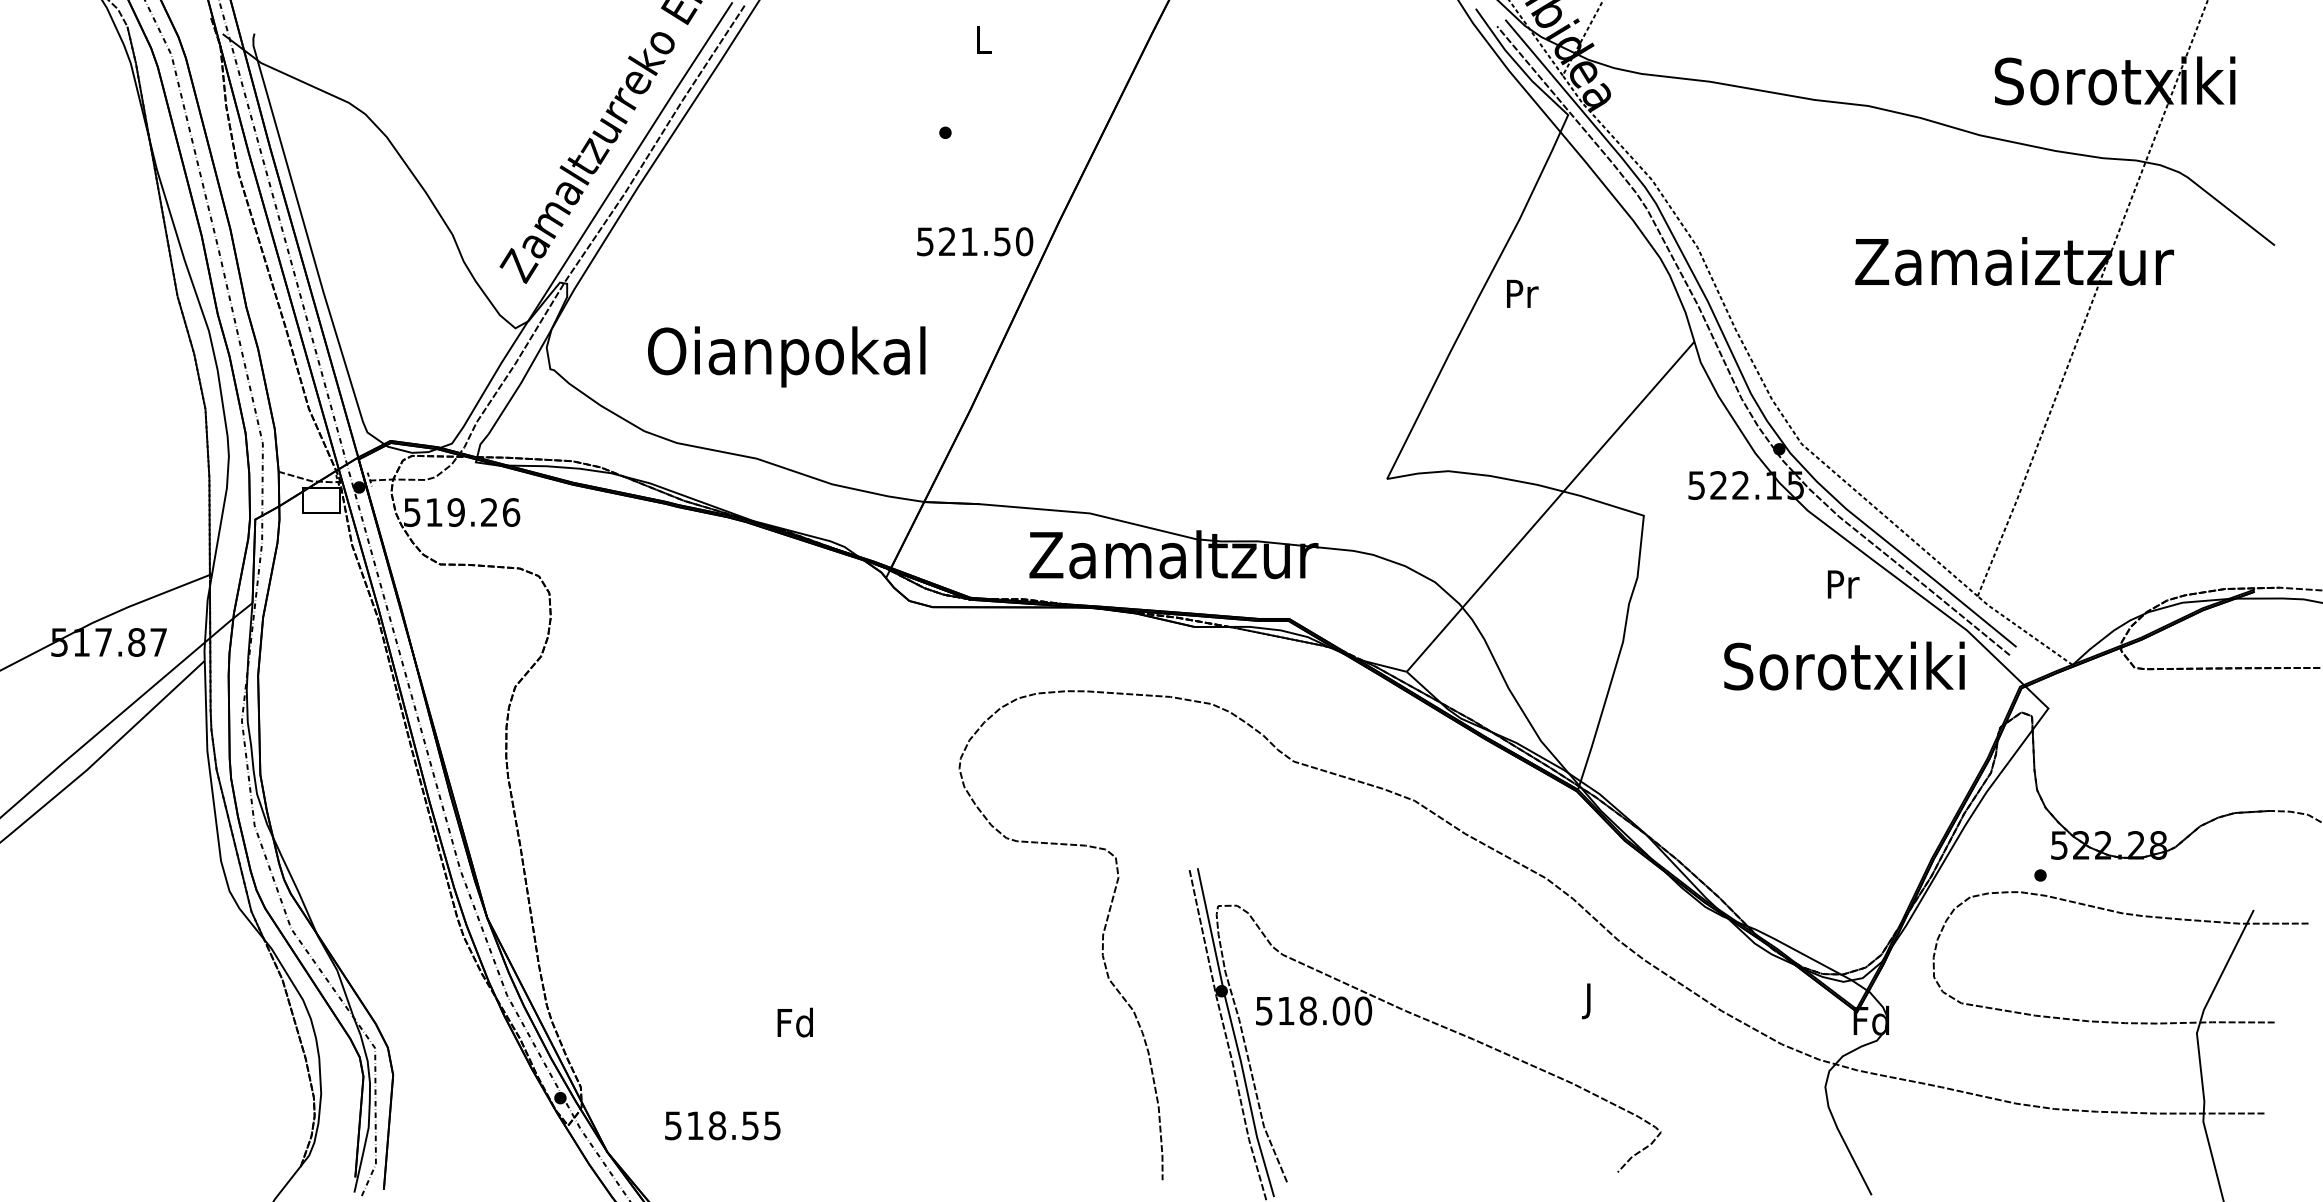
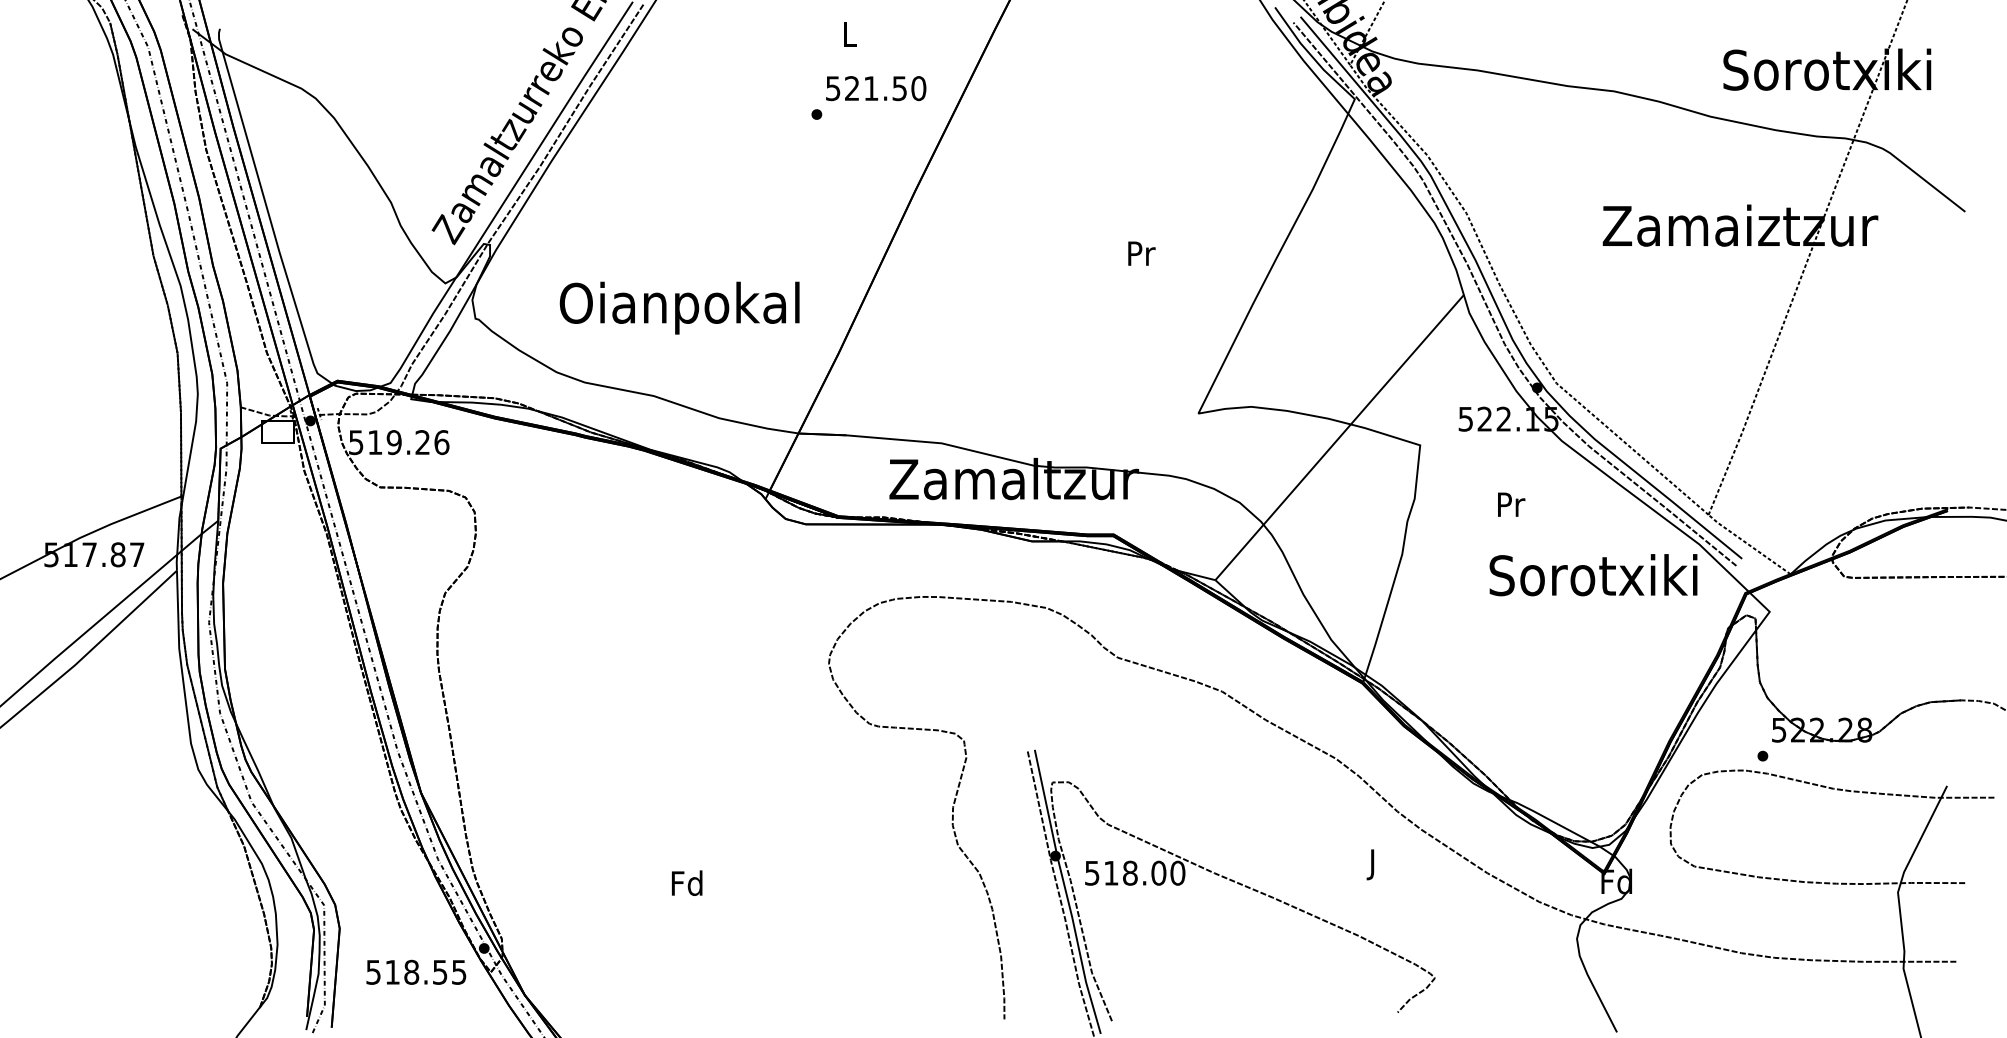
text: (975, 241) -> (876, 88), moved
text: (1522, 293) -> (1141, 253), moved
text: (1843, 584) -> (1511, 504), moved
text: (722, 1125) -> (416, 972), moved

